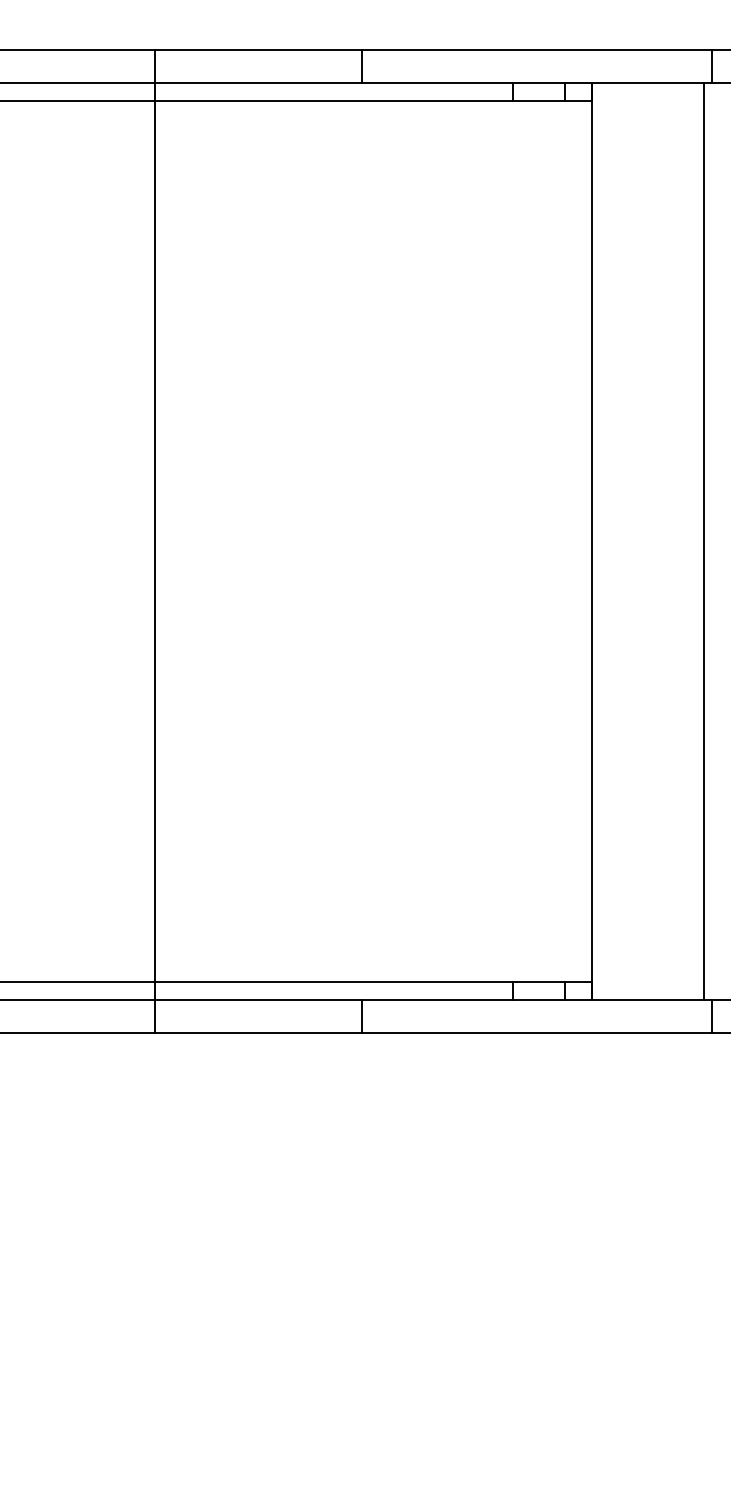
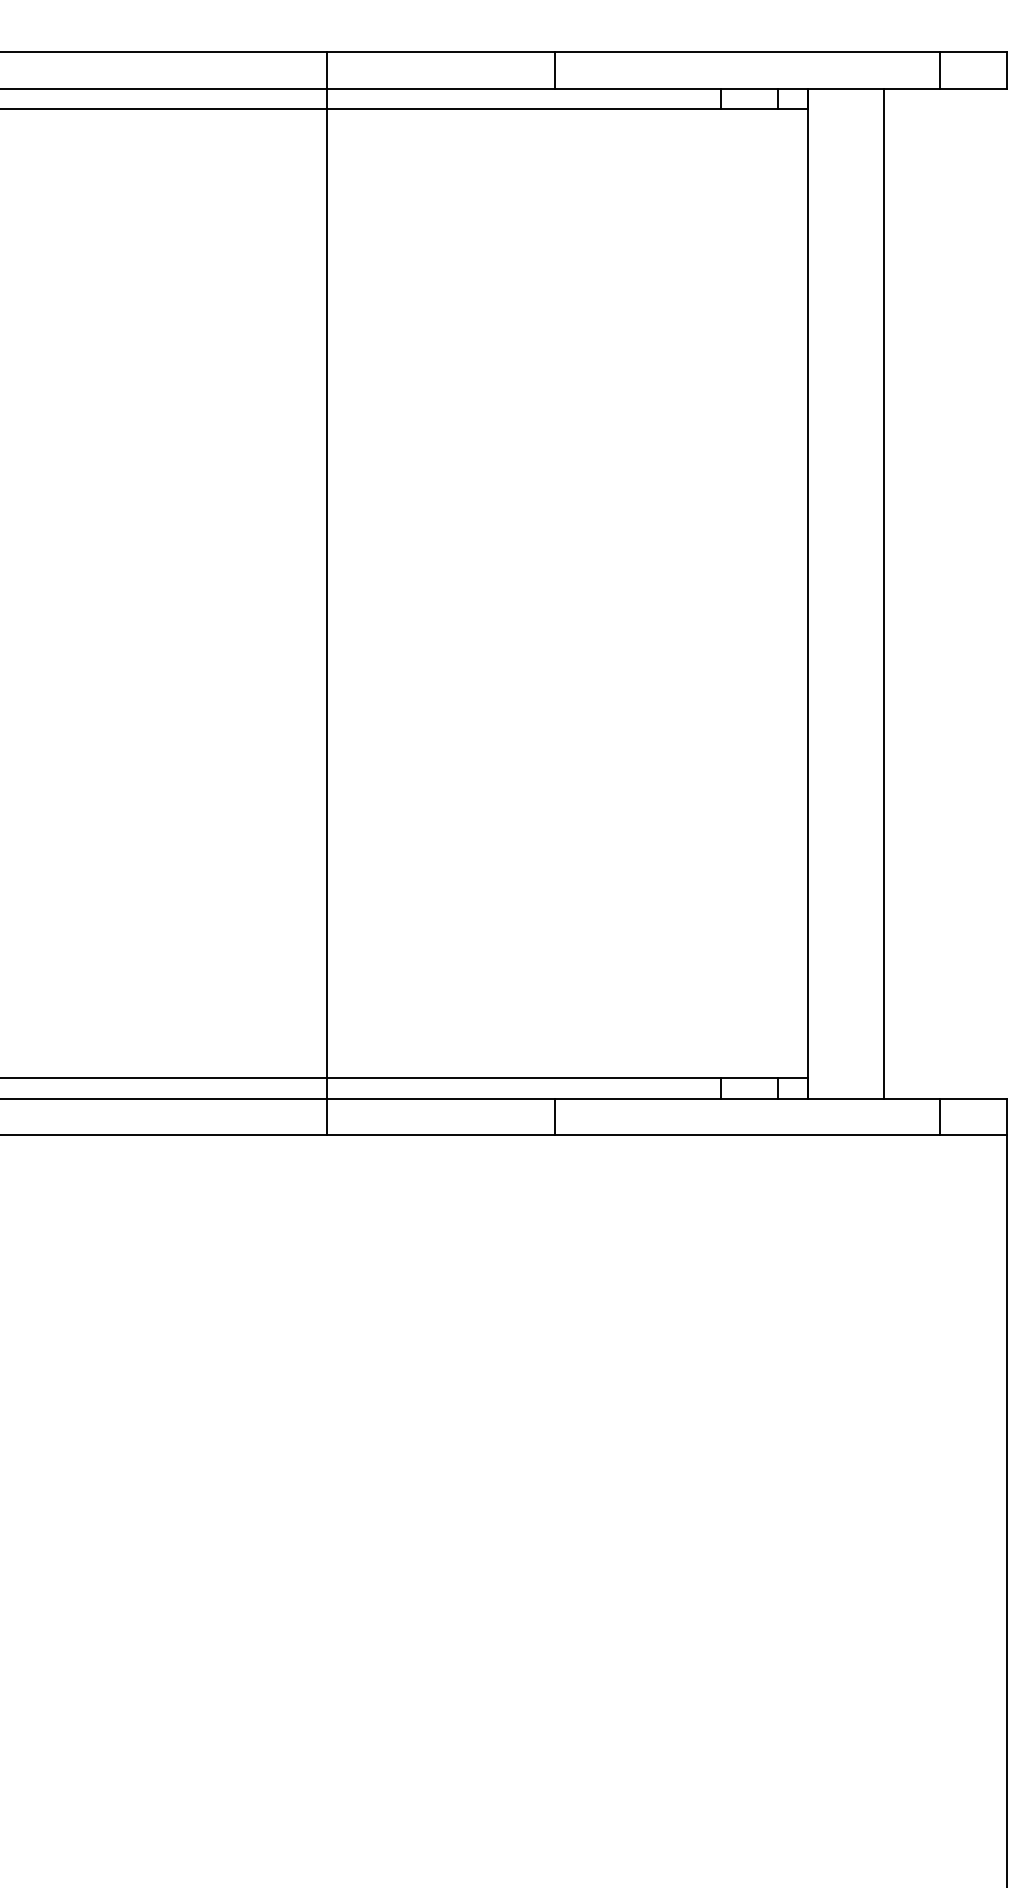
line: (704, 541) -> (883, 593), moved

